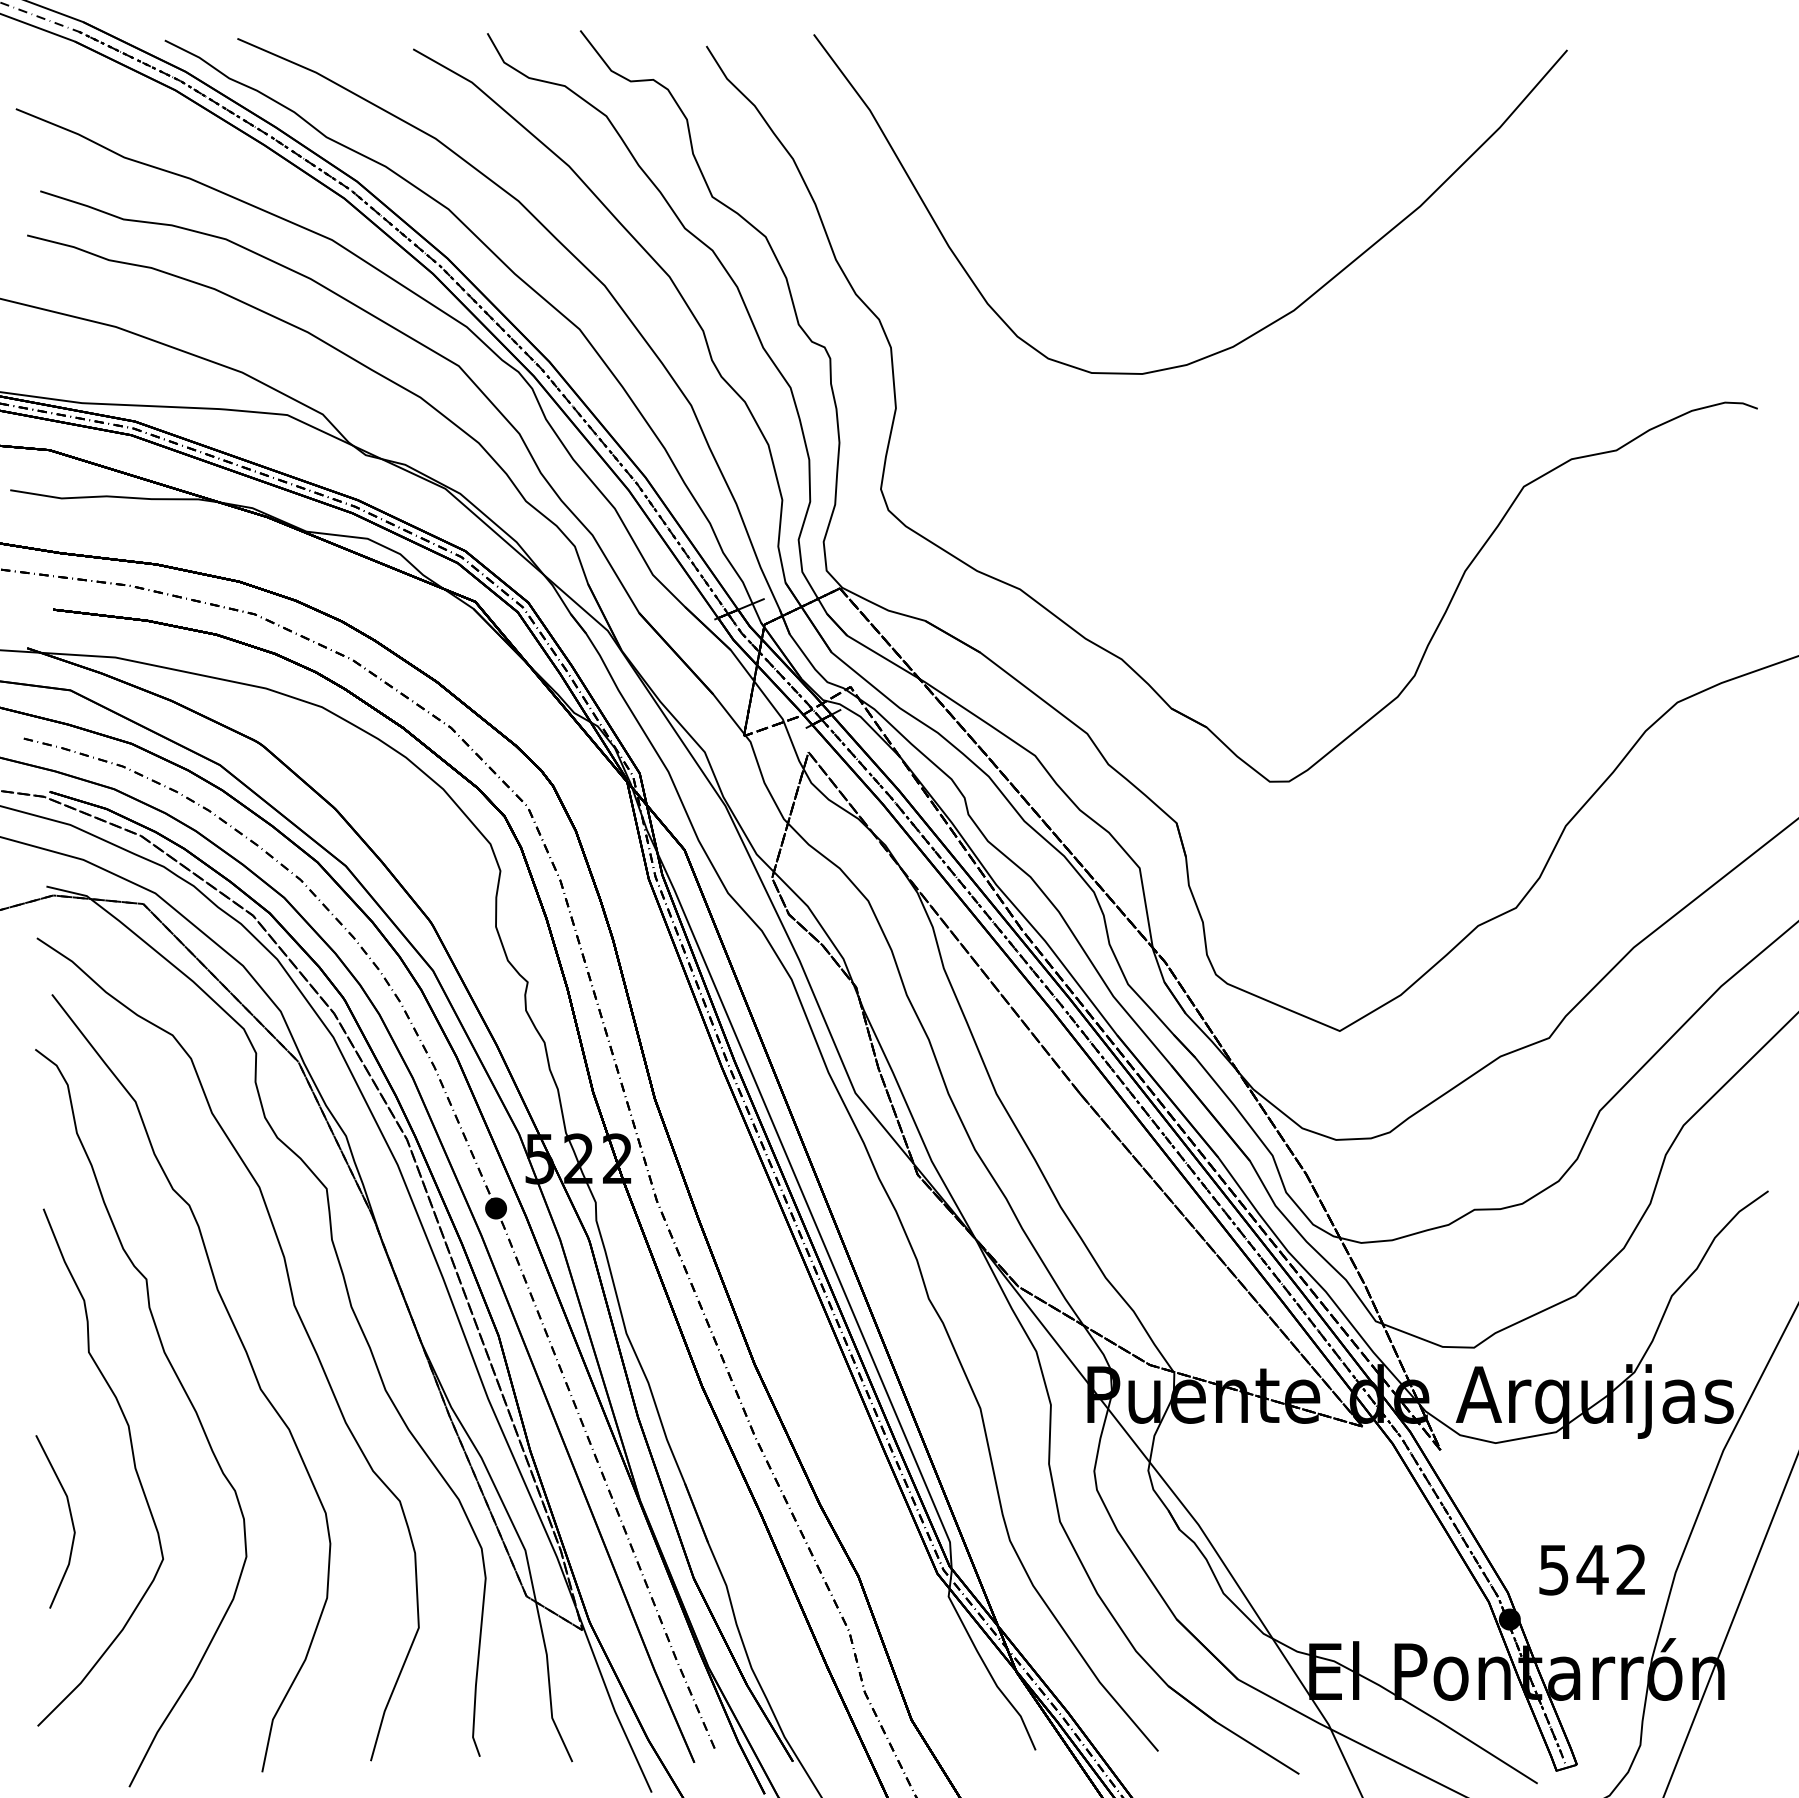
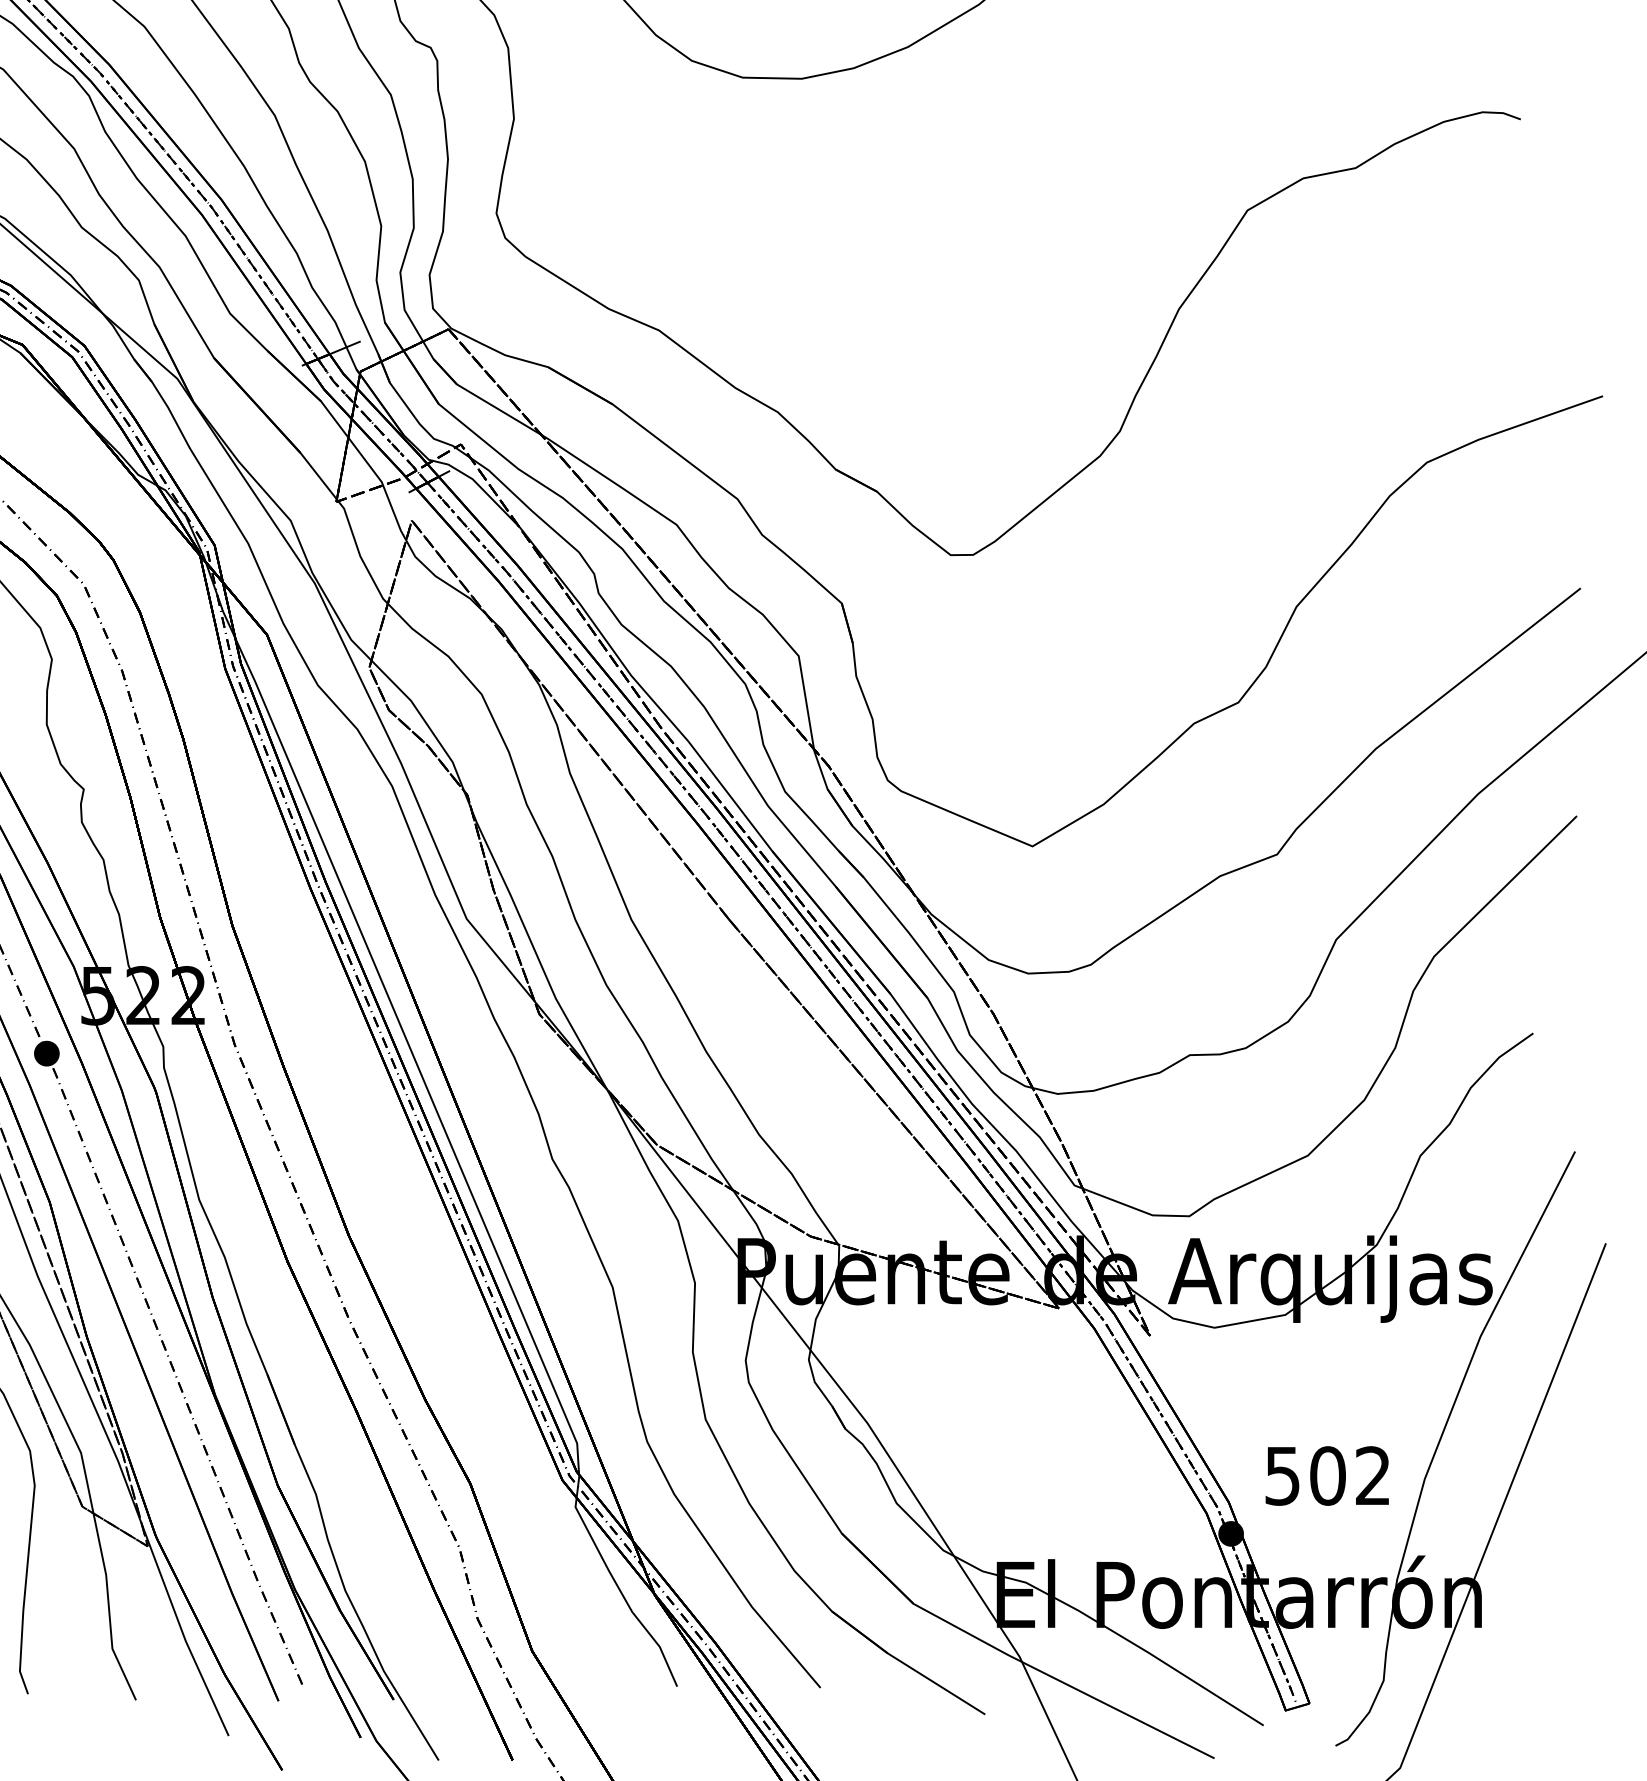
text: (1592, 1569) -> (1327, 1475), 542 -> 502

